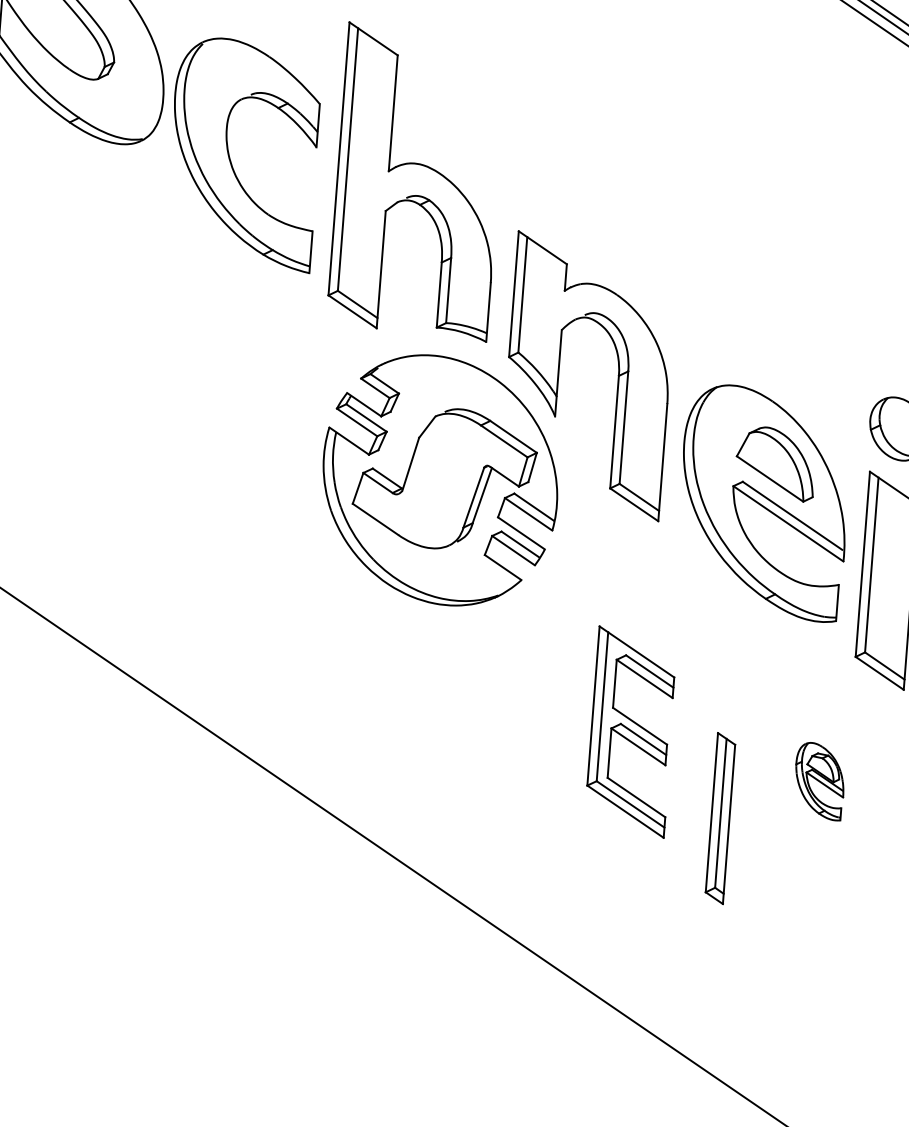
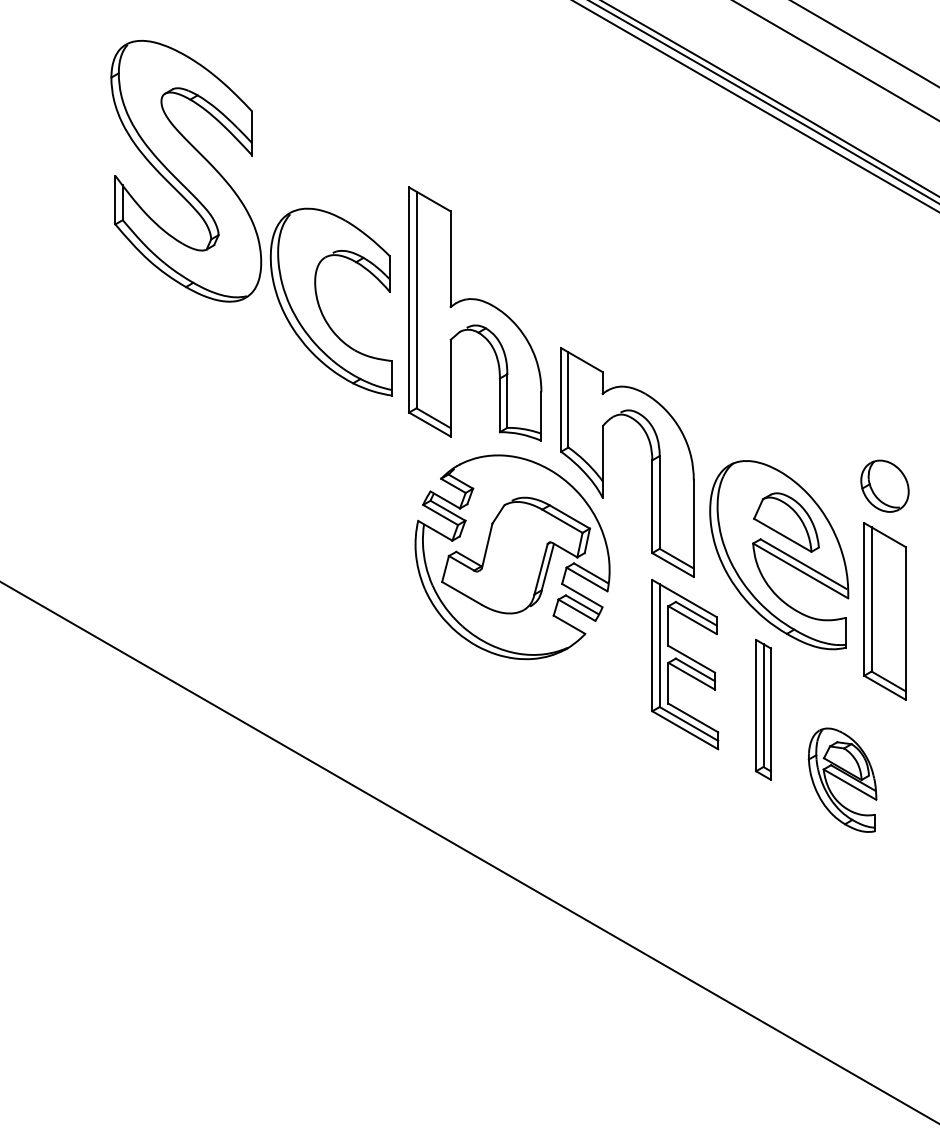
part: (631, 731) -> (685, 664), moved
part: (819, 780) -> (842, 779), size x1.67
part: (720, 818) -> (763, 709), moved

